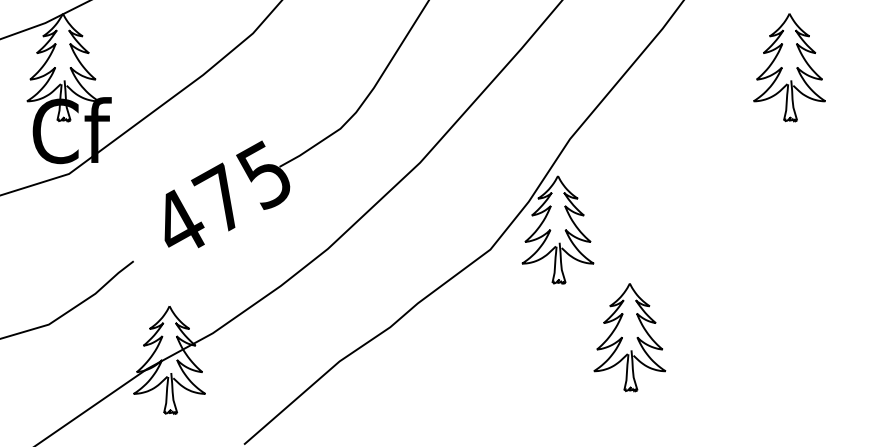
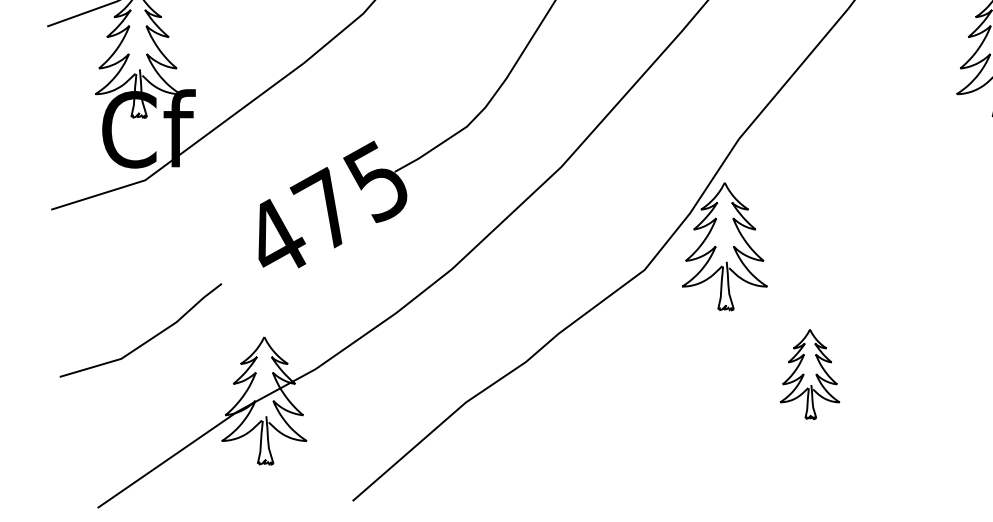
part: (629, 337) -> (809, 374), size x0.7

